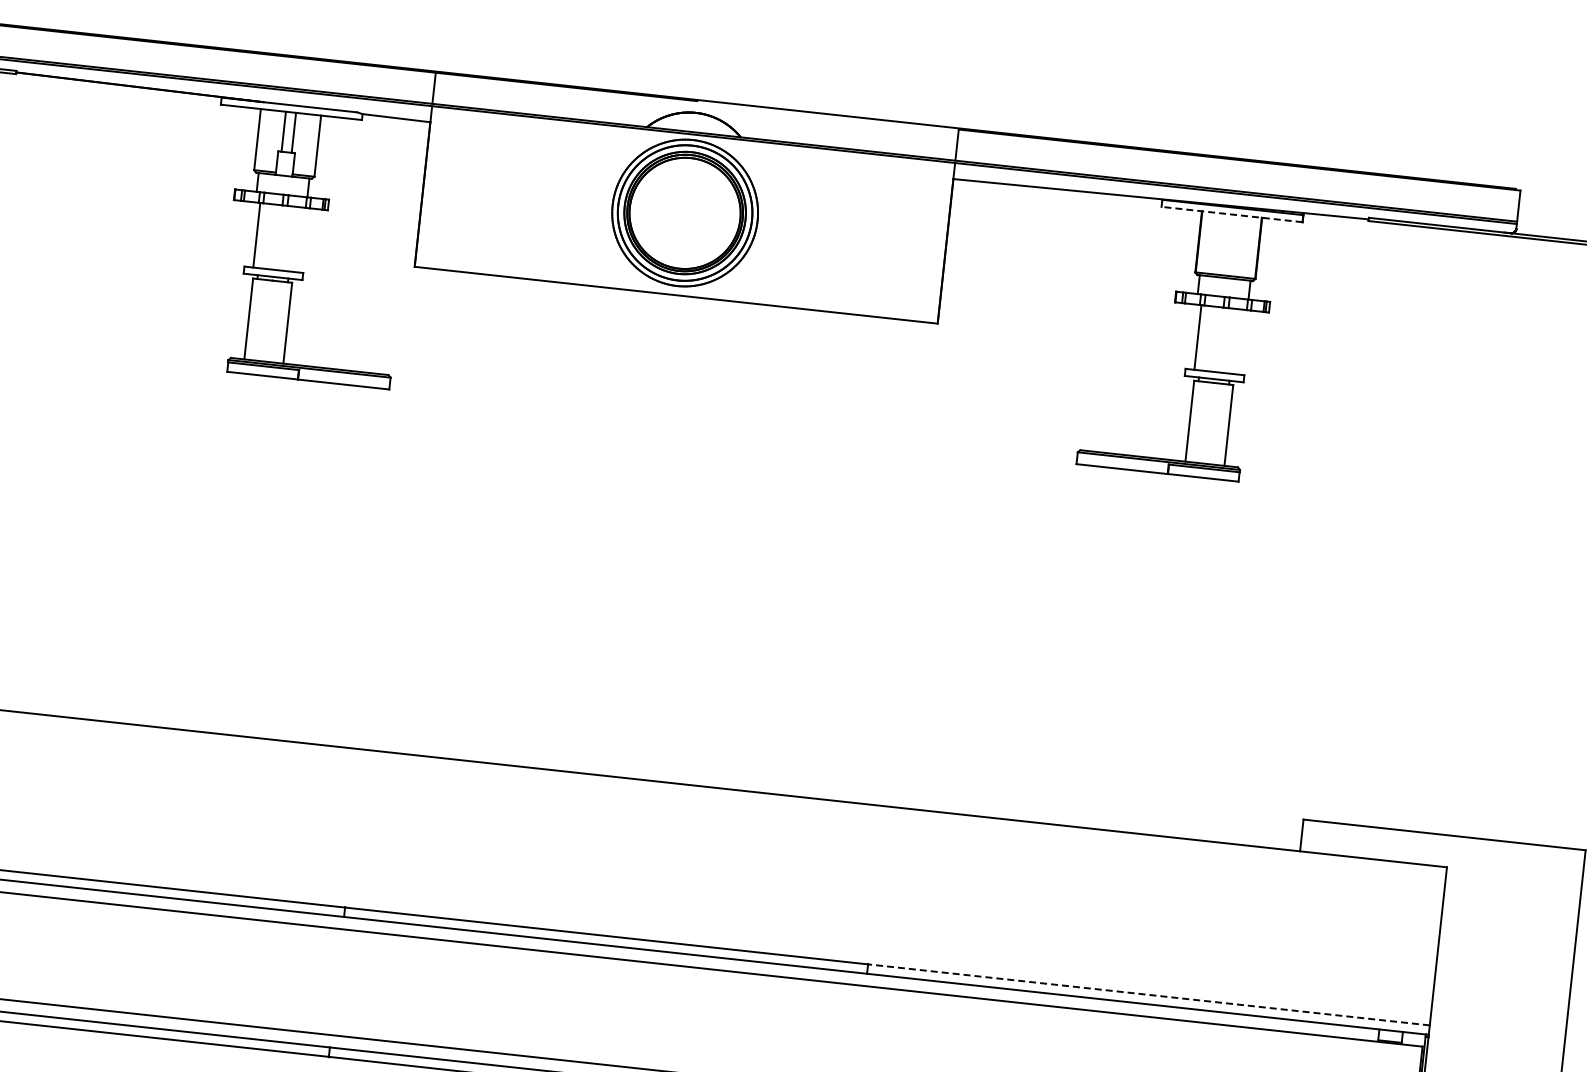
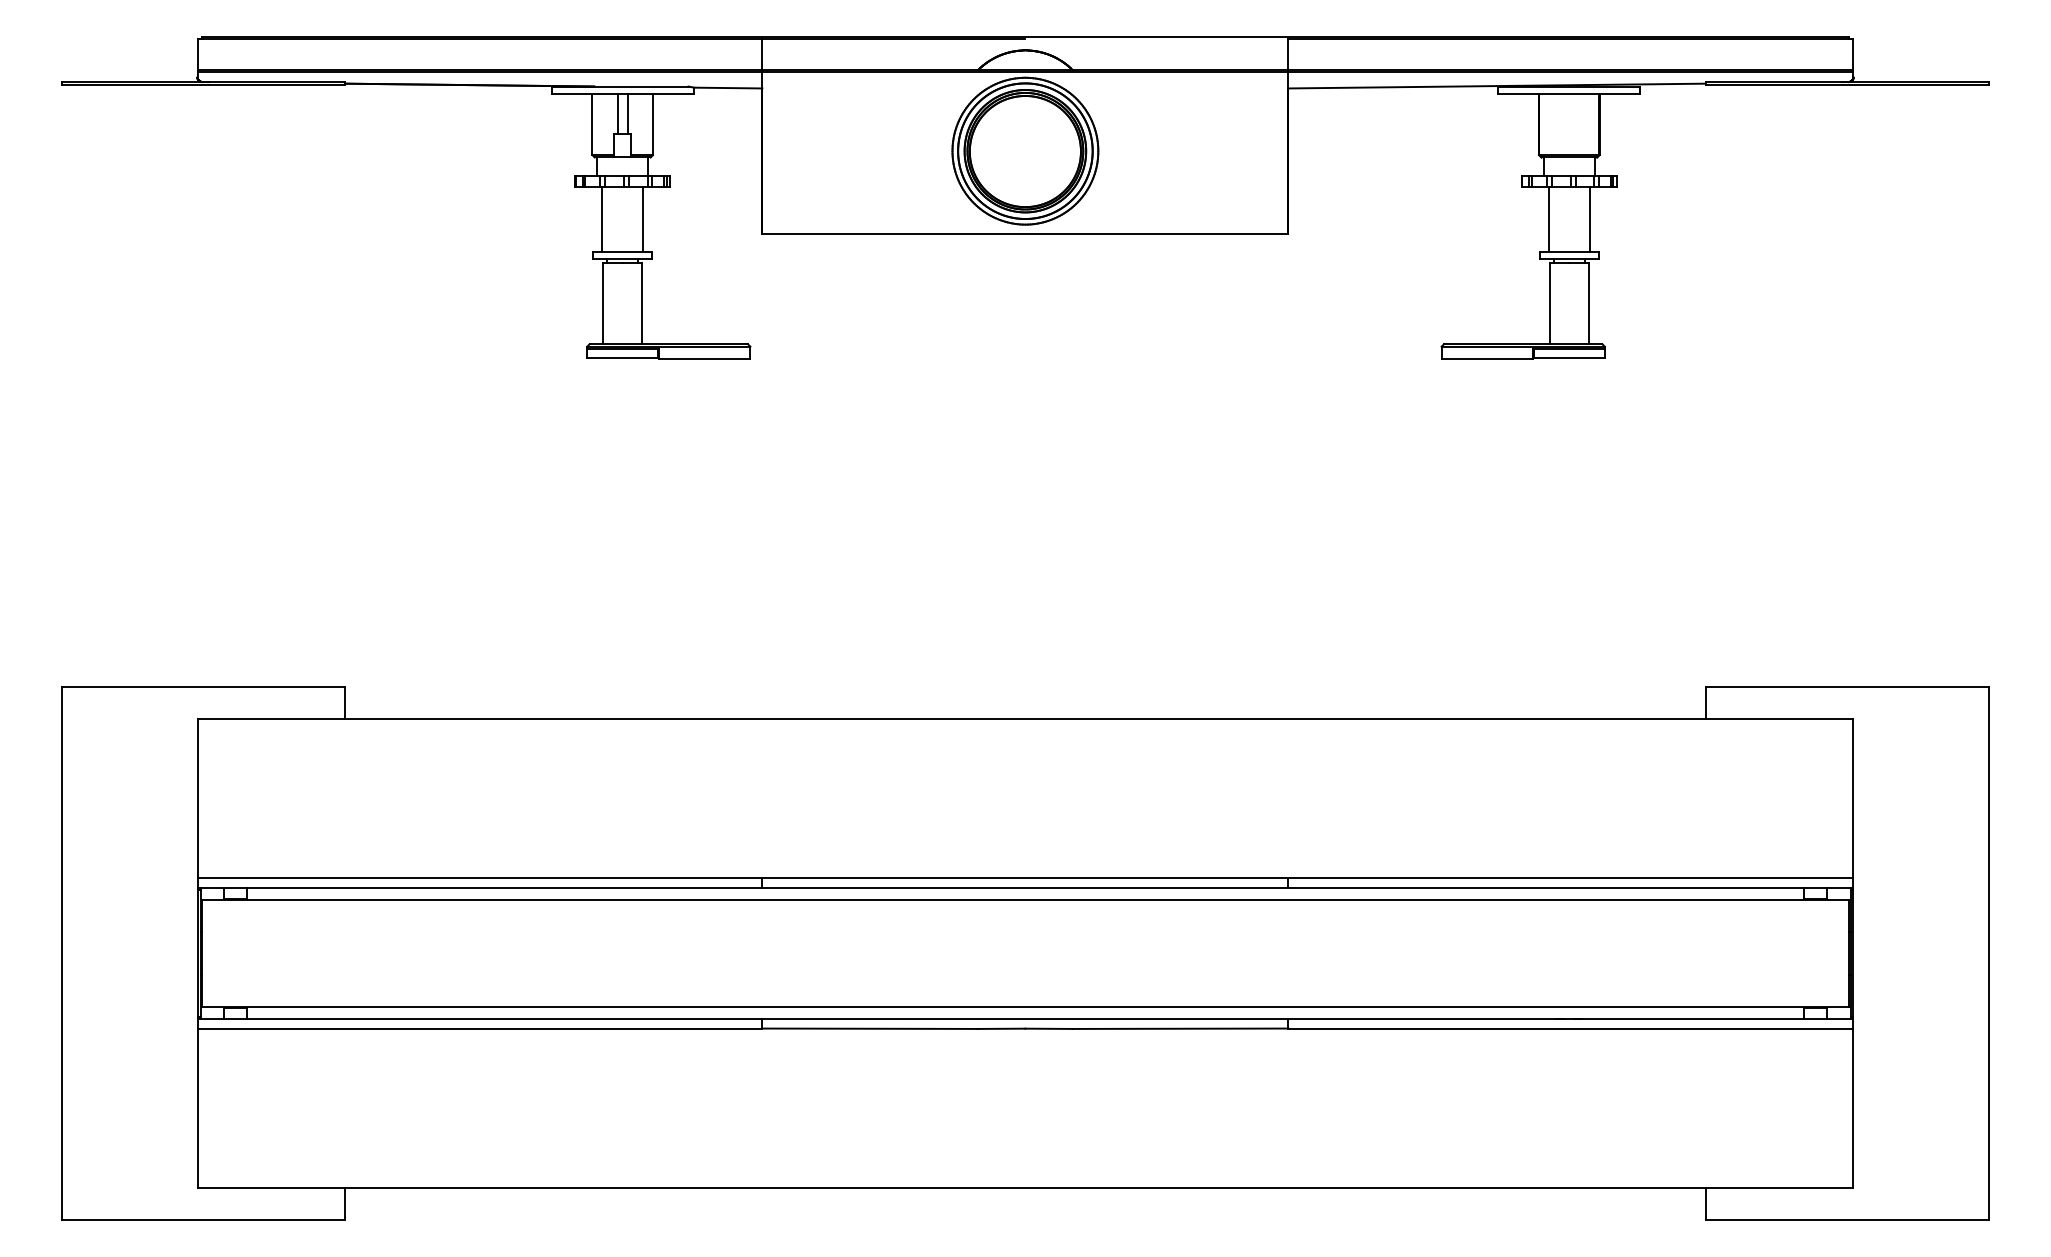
line: (1232, 214) -> (1569, 93), dashed -> solid
line: (298, 239) -> (643, 219), added
line: (1239, 341) -> (1590, 219), added
line: (1148, 994) -> (1570, 878), dashed -> solid

